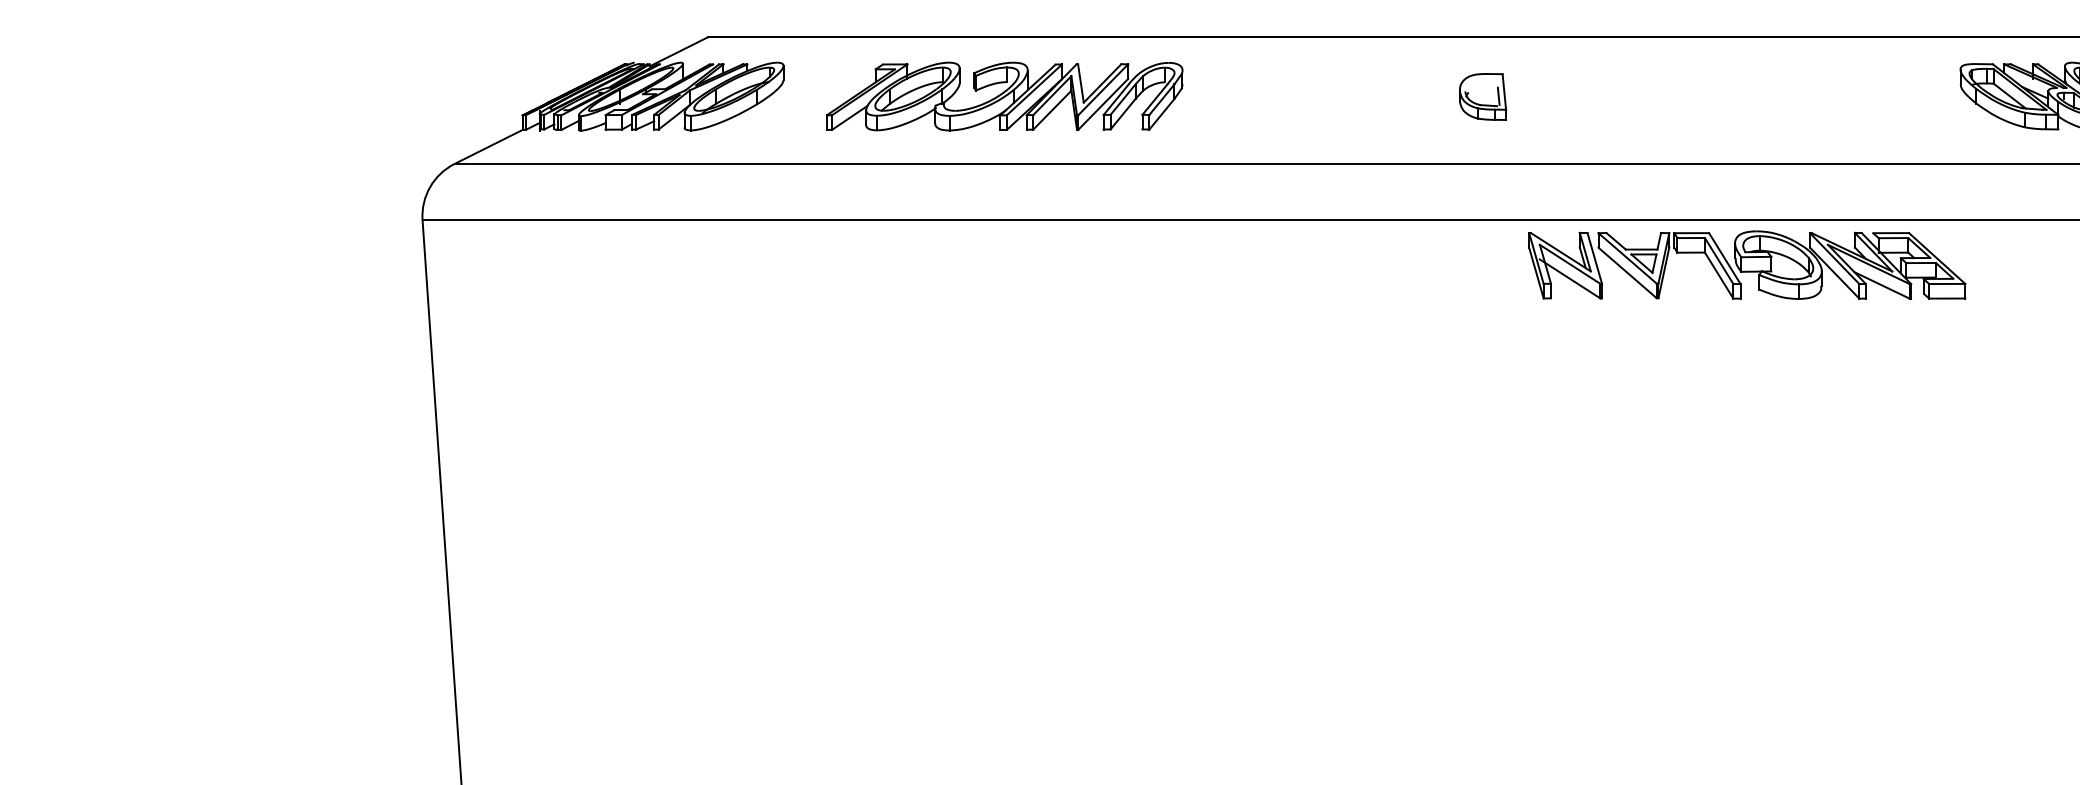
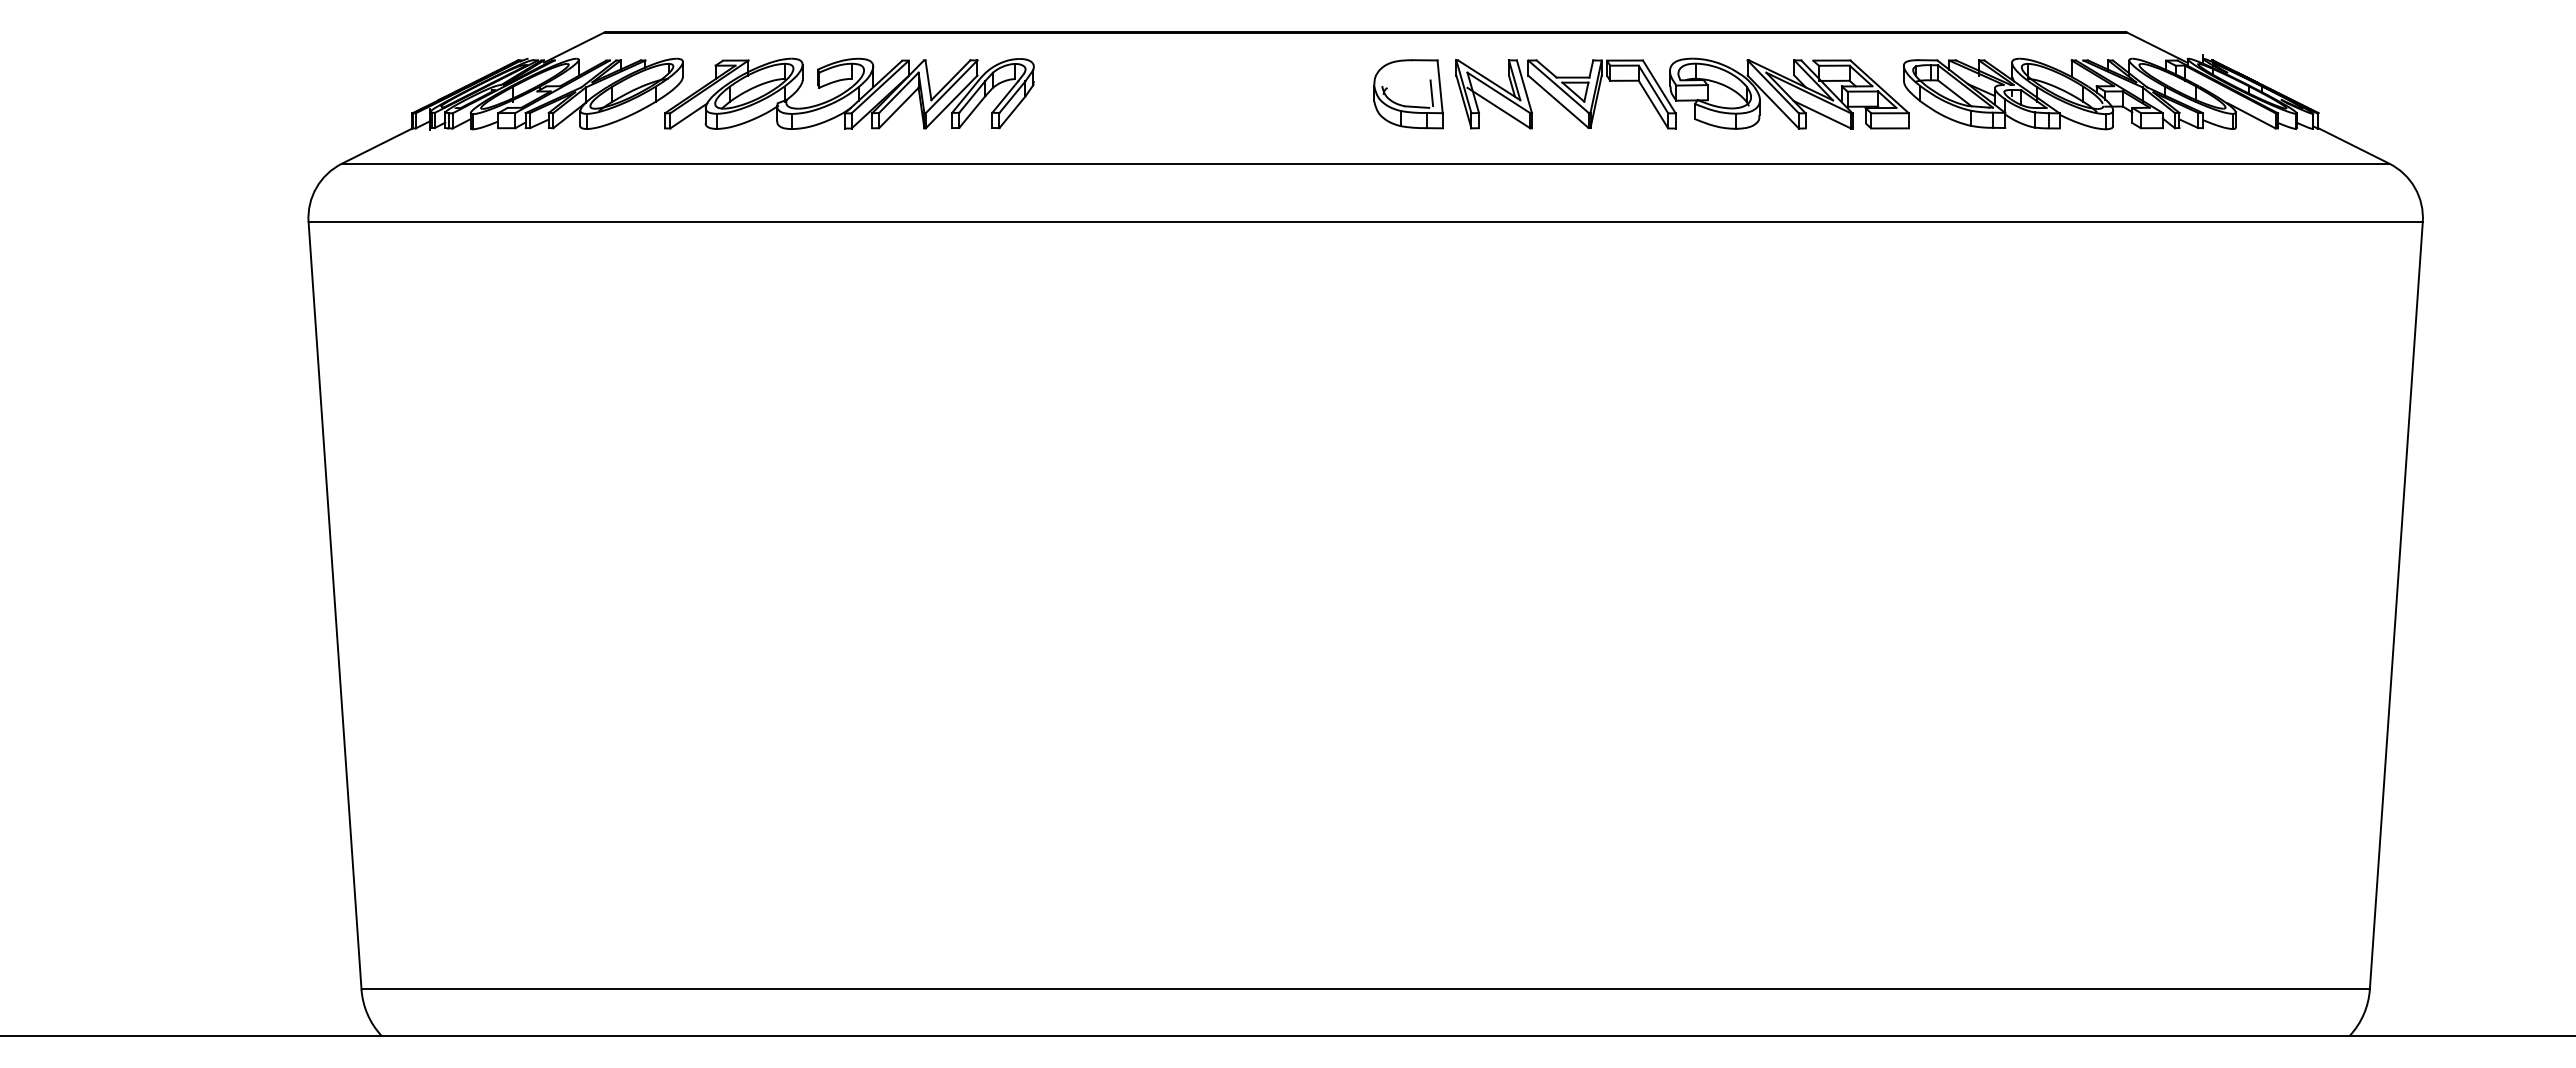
part: (1004, 96) -> (849, 93), moved
part: (1482, 97) -> (1408, 94), size x1.43
part: (1747, 264) -> (1682, 93), moved

